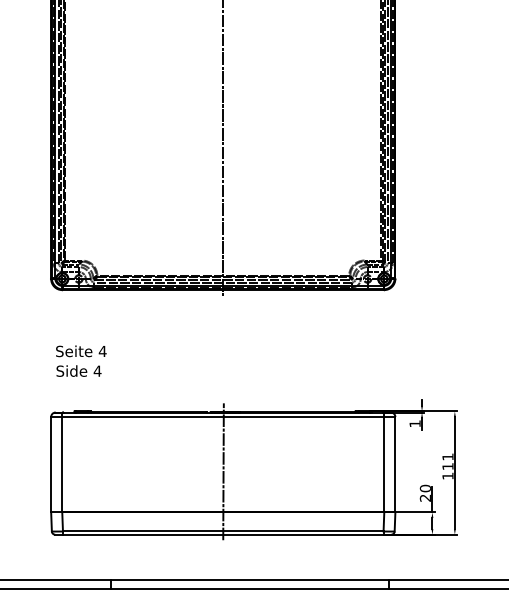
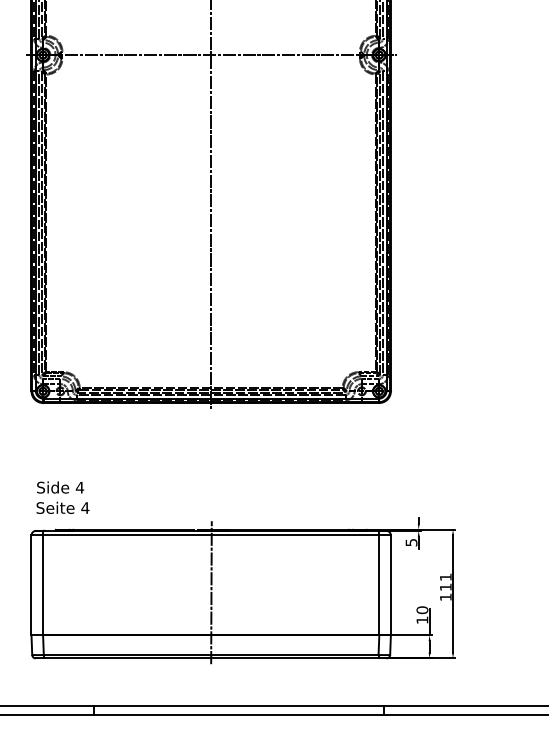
text: (80, 350) -> (62, 507), moved
text: (415, 423) -> (411, 542), 1 -> 5
text: (425, 497) -> (422, 619), 20 -> 10

